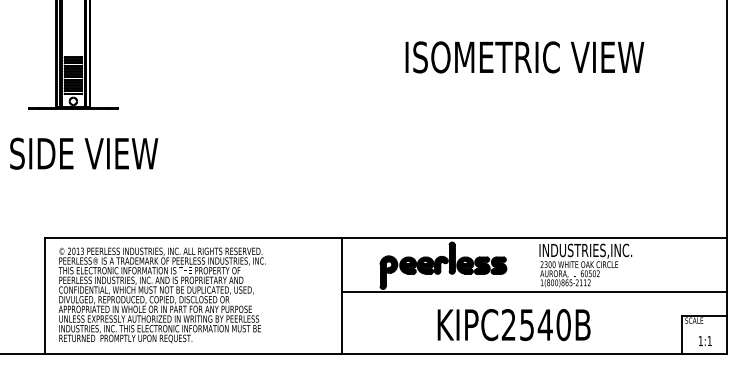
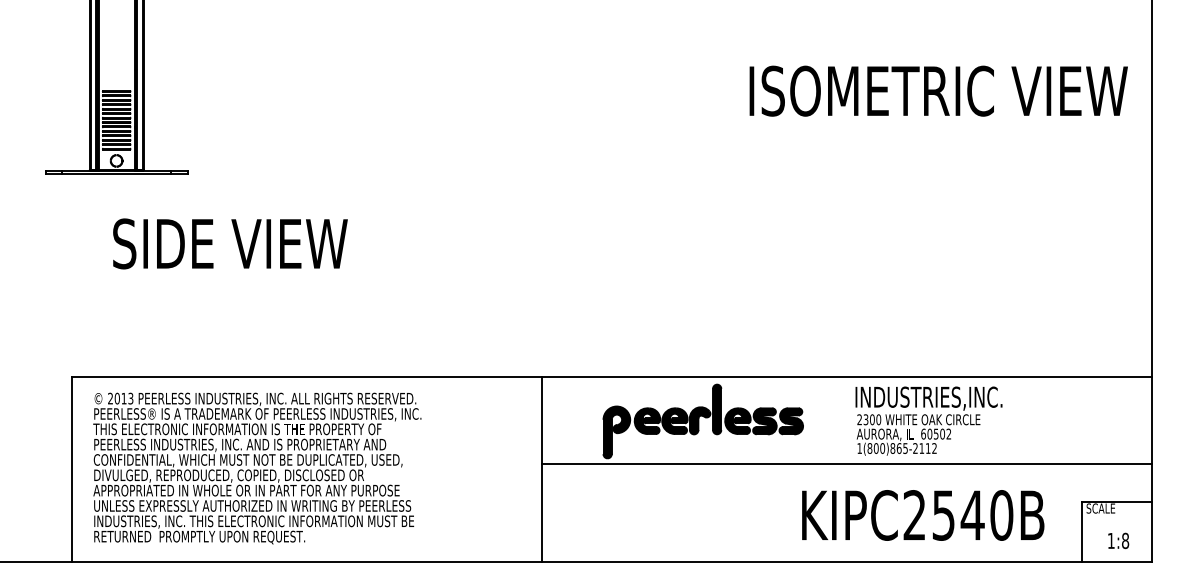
text: (524, 57) -> (938, 91), moved
text: (84, 153) -> (230, 243), moved
text: (513, 325) -> (922, 516), moved
text: (709, 341) -> (1125, 541), 1:1 -> 1:8

